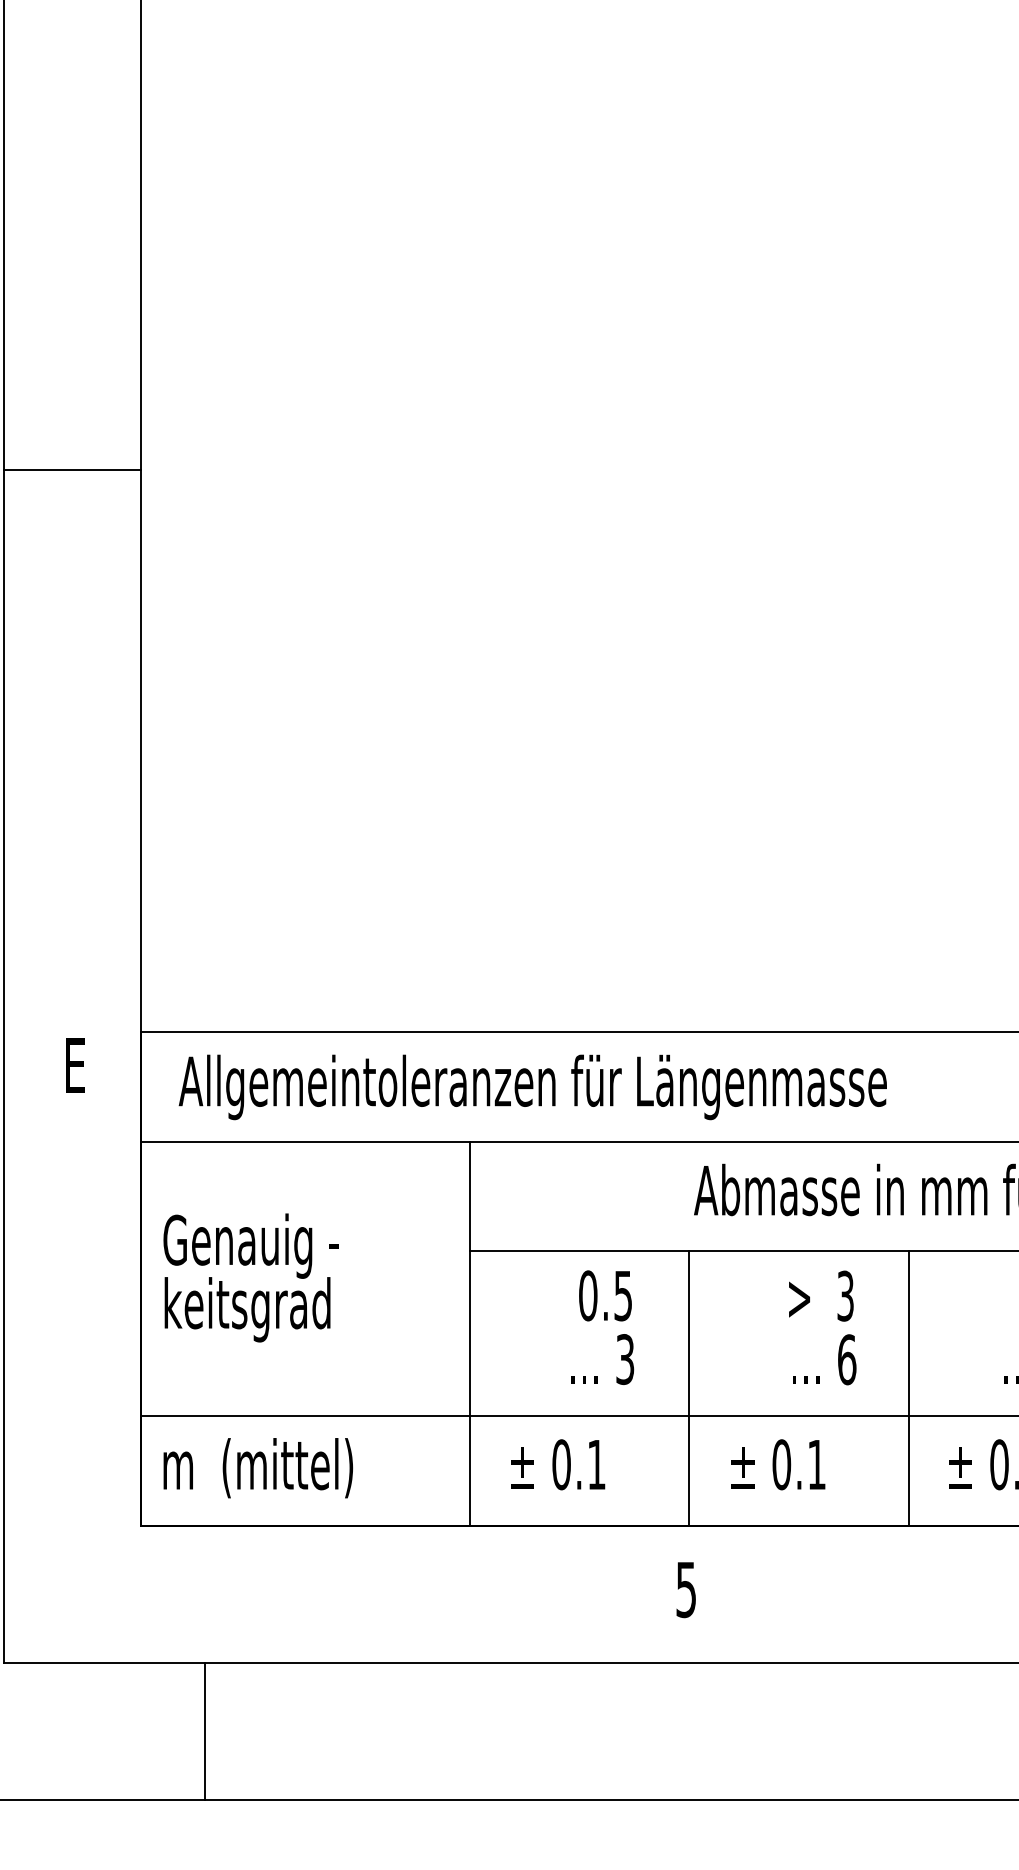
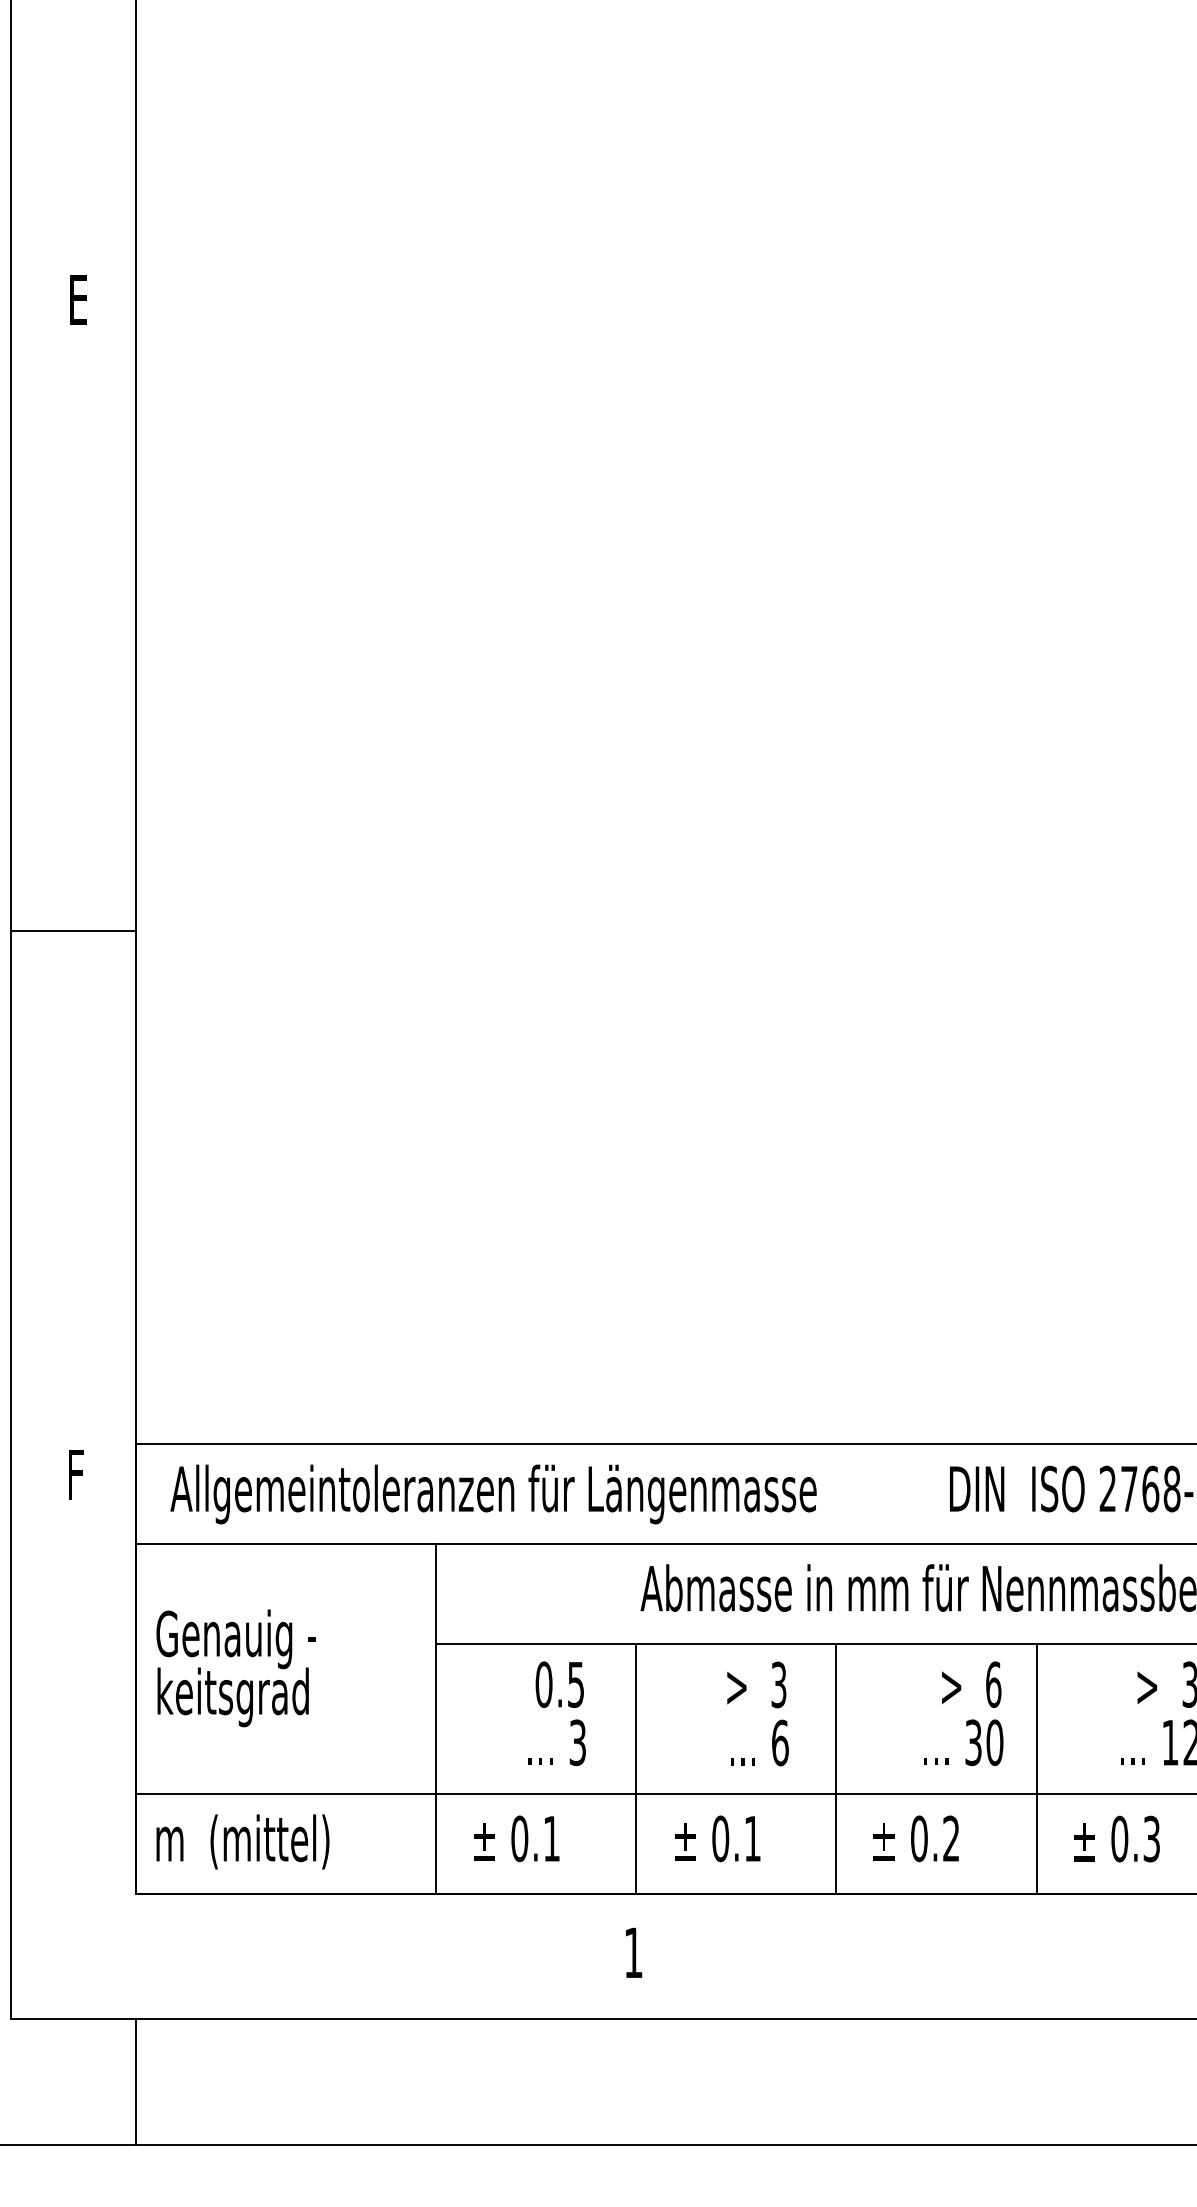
text: (74, 1065) -> (75, 1474), E -> F
text: (686, 1589) -> (633, 1952), 5 -> 1
line: (205, 1730) -> (135, 2081), moved

